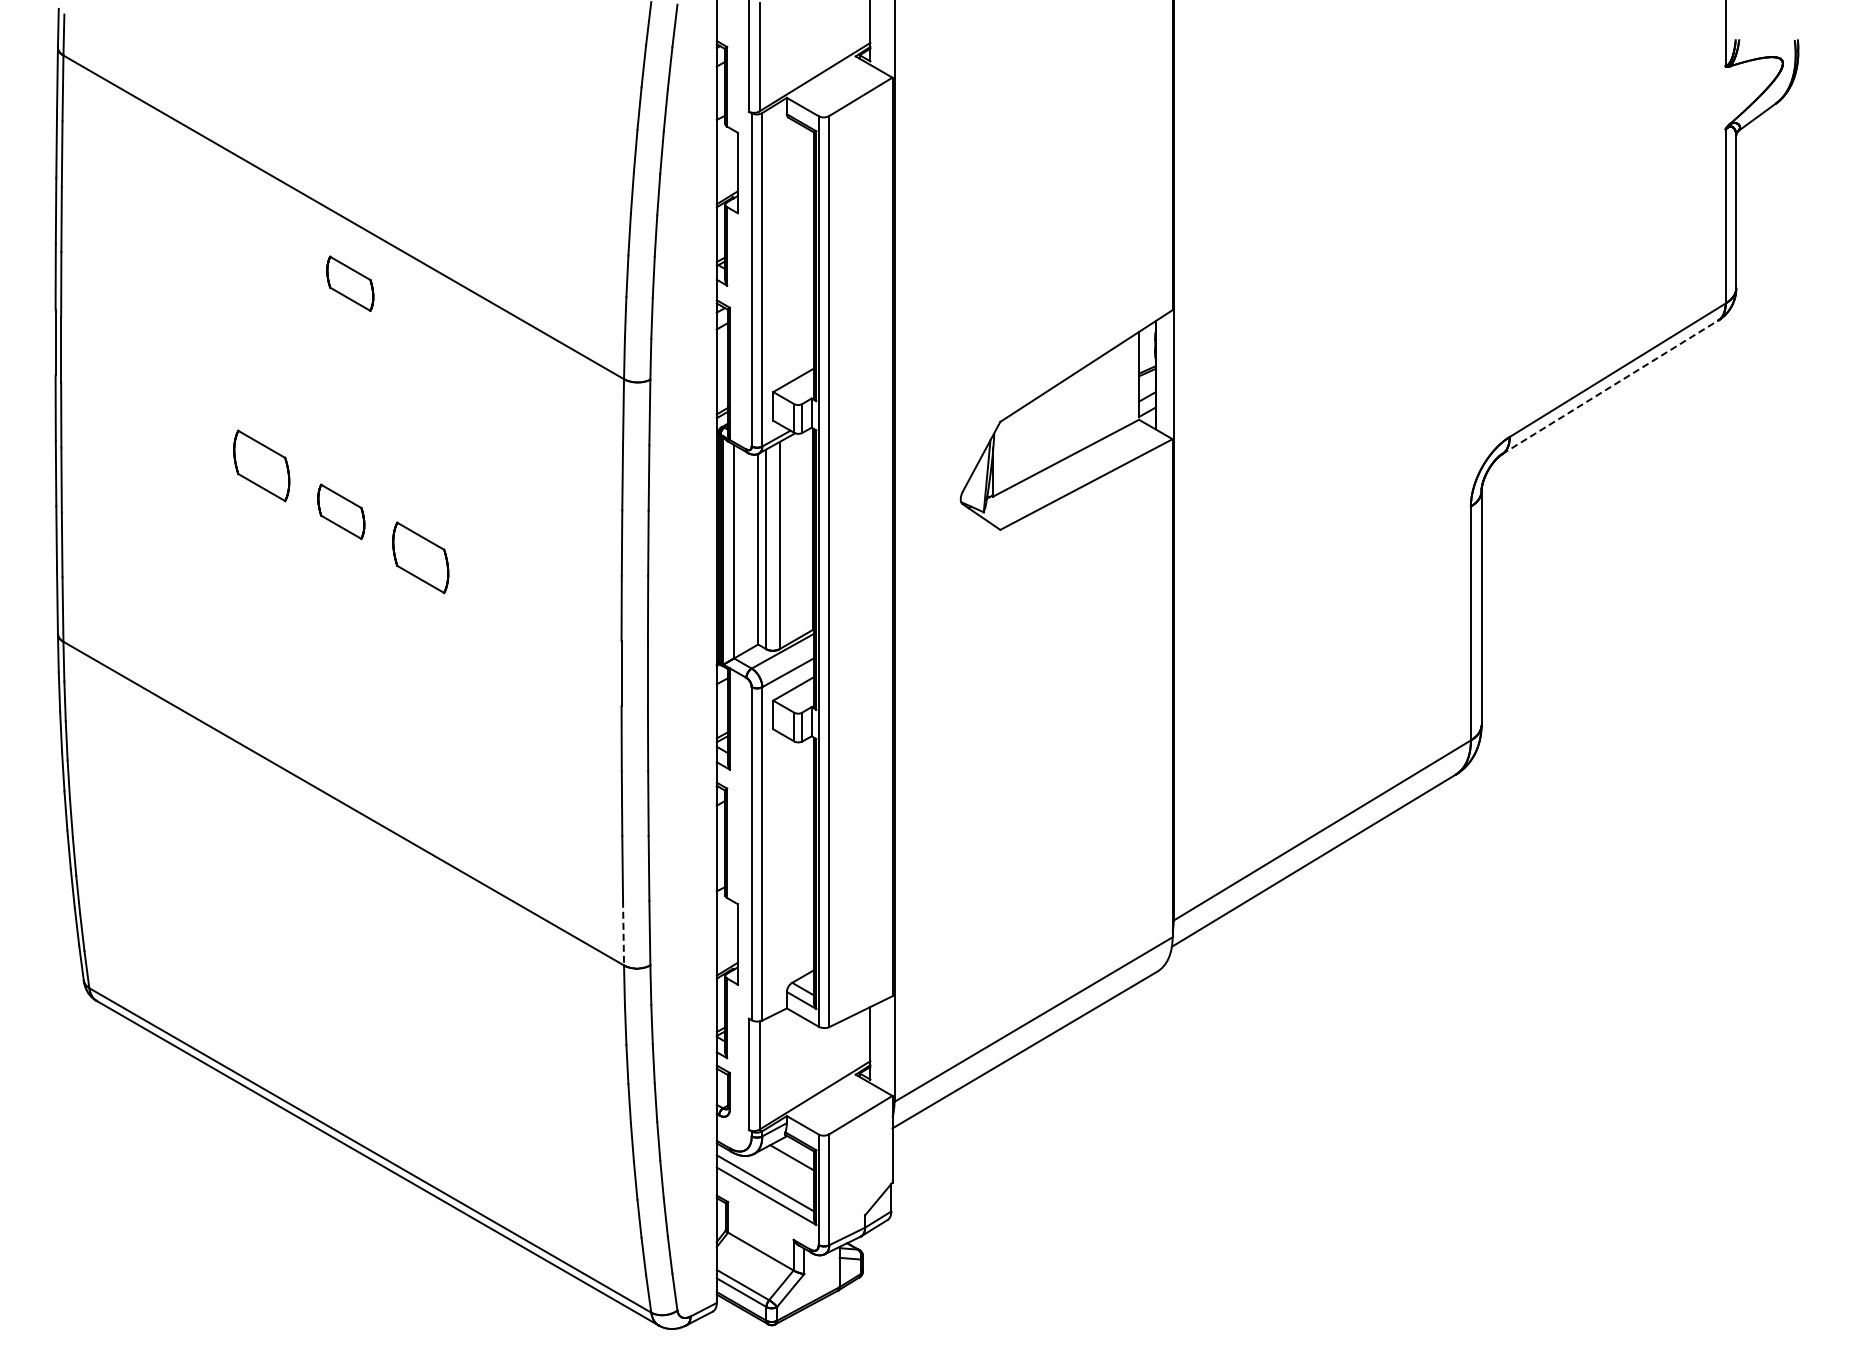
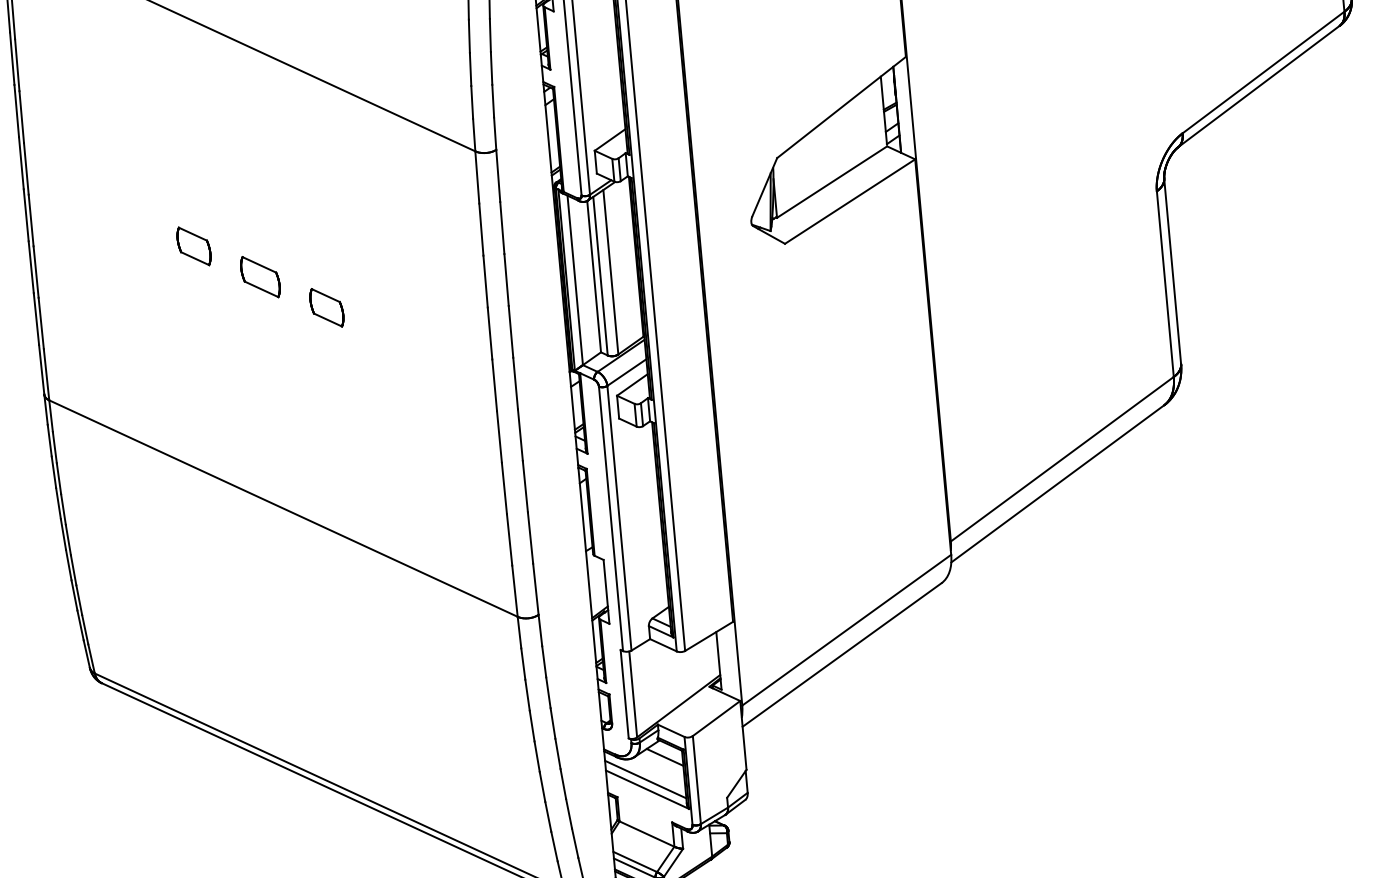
part: (350, 283) -> (251, 95), removed
line: (1610, 387) -> (1259, 86), dashed -> solid
part: (261, 465) -> (193, 246), size x0.71
part: (420, 557) -> (326, 307), size x0.71
line: (623, 933) -> (514, 591), dashed -> solid

